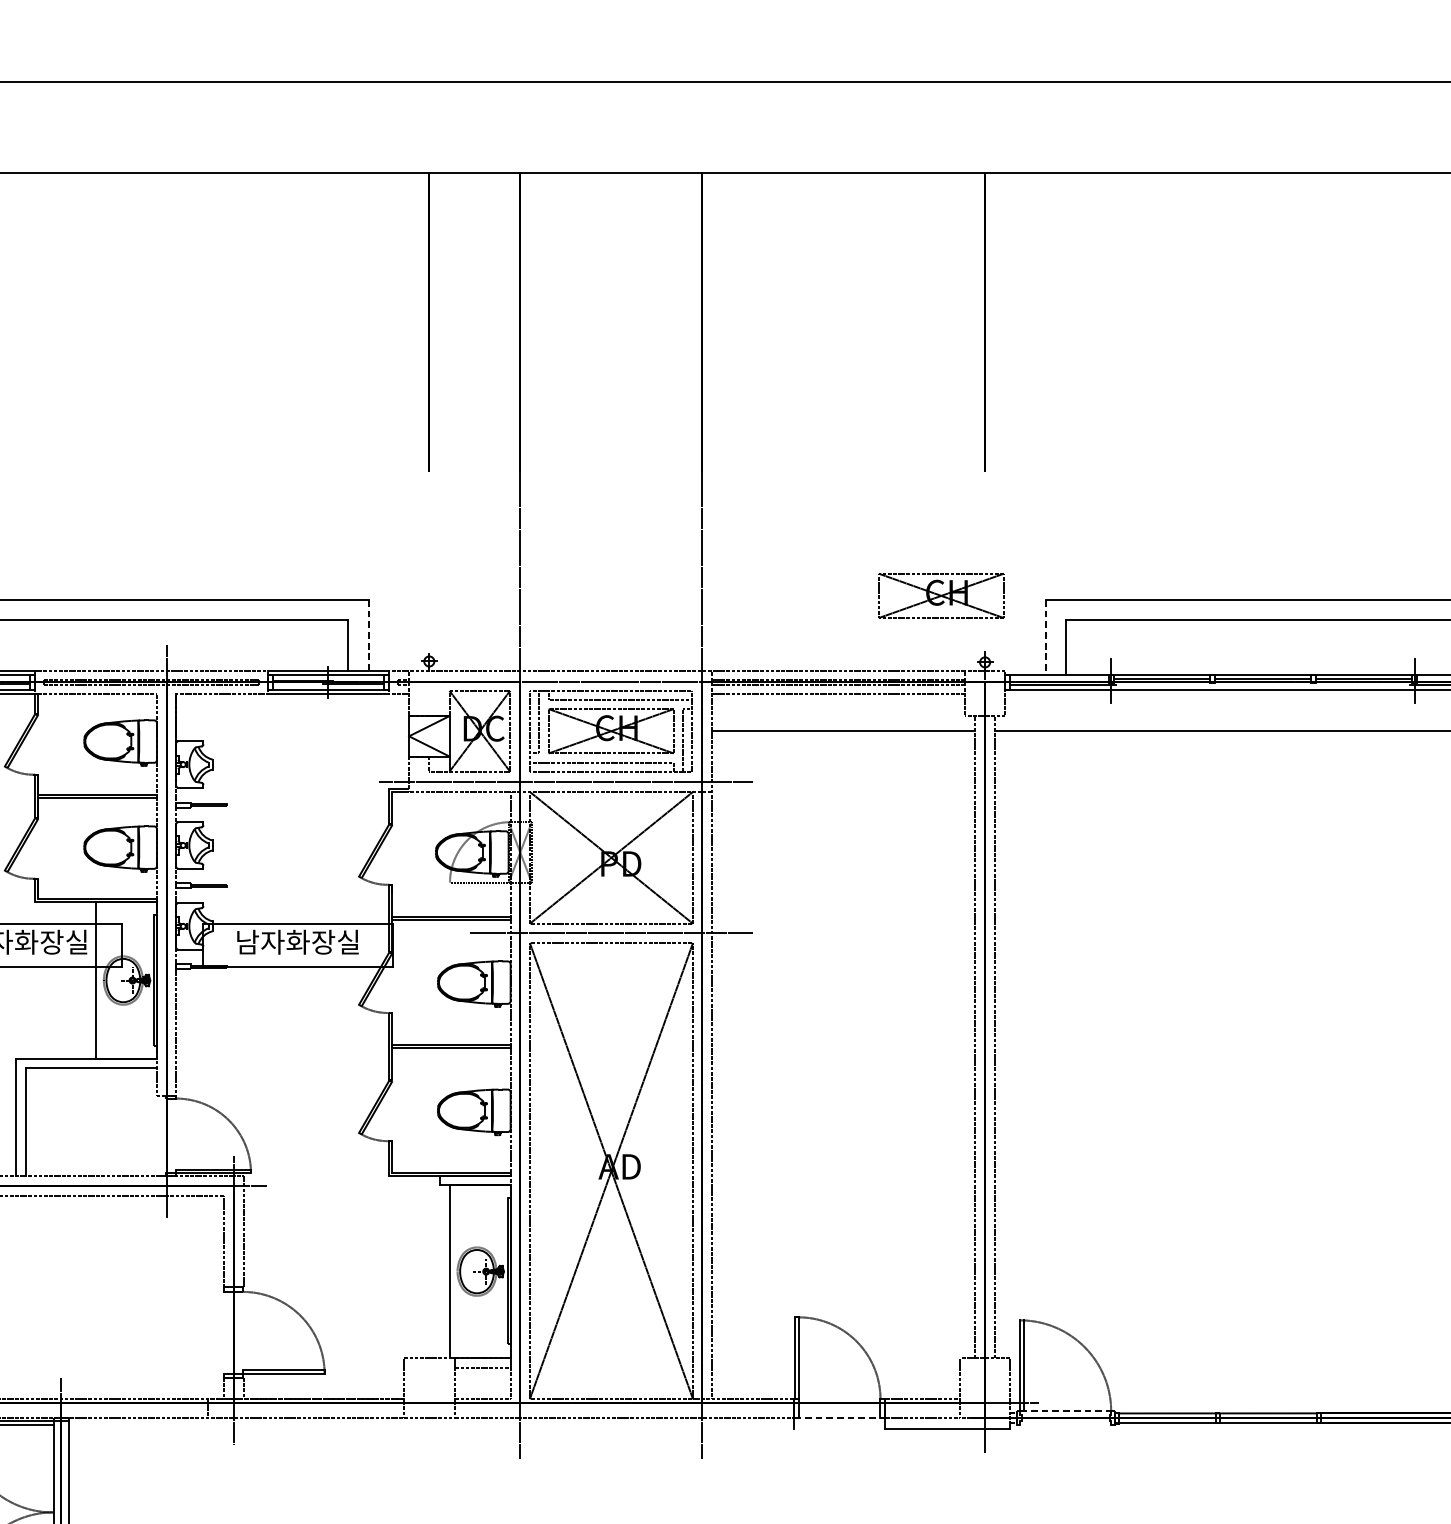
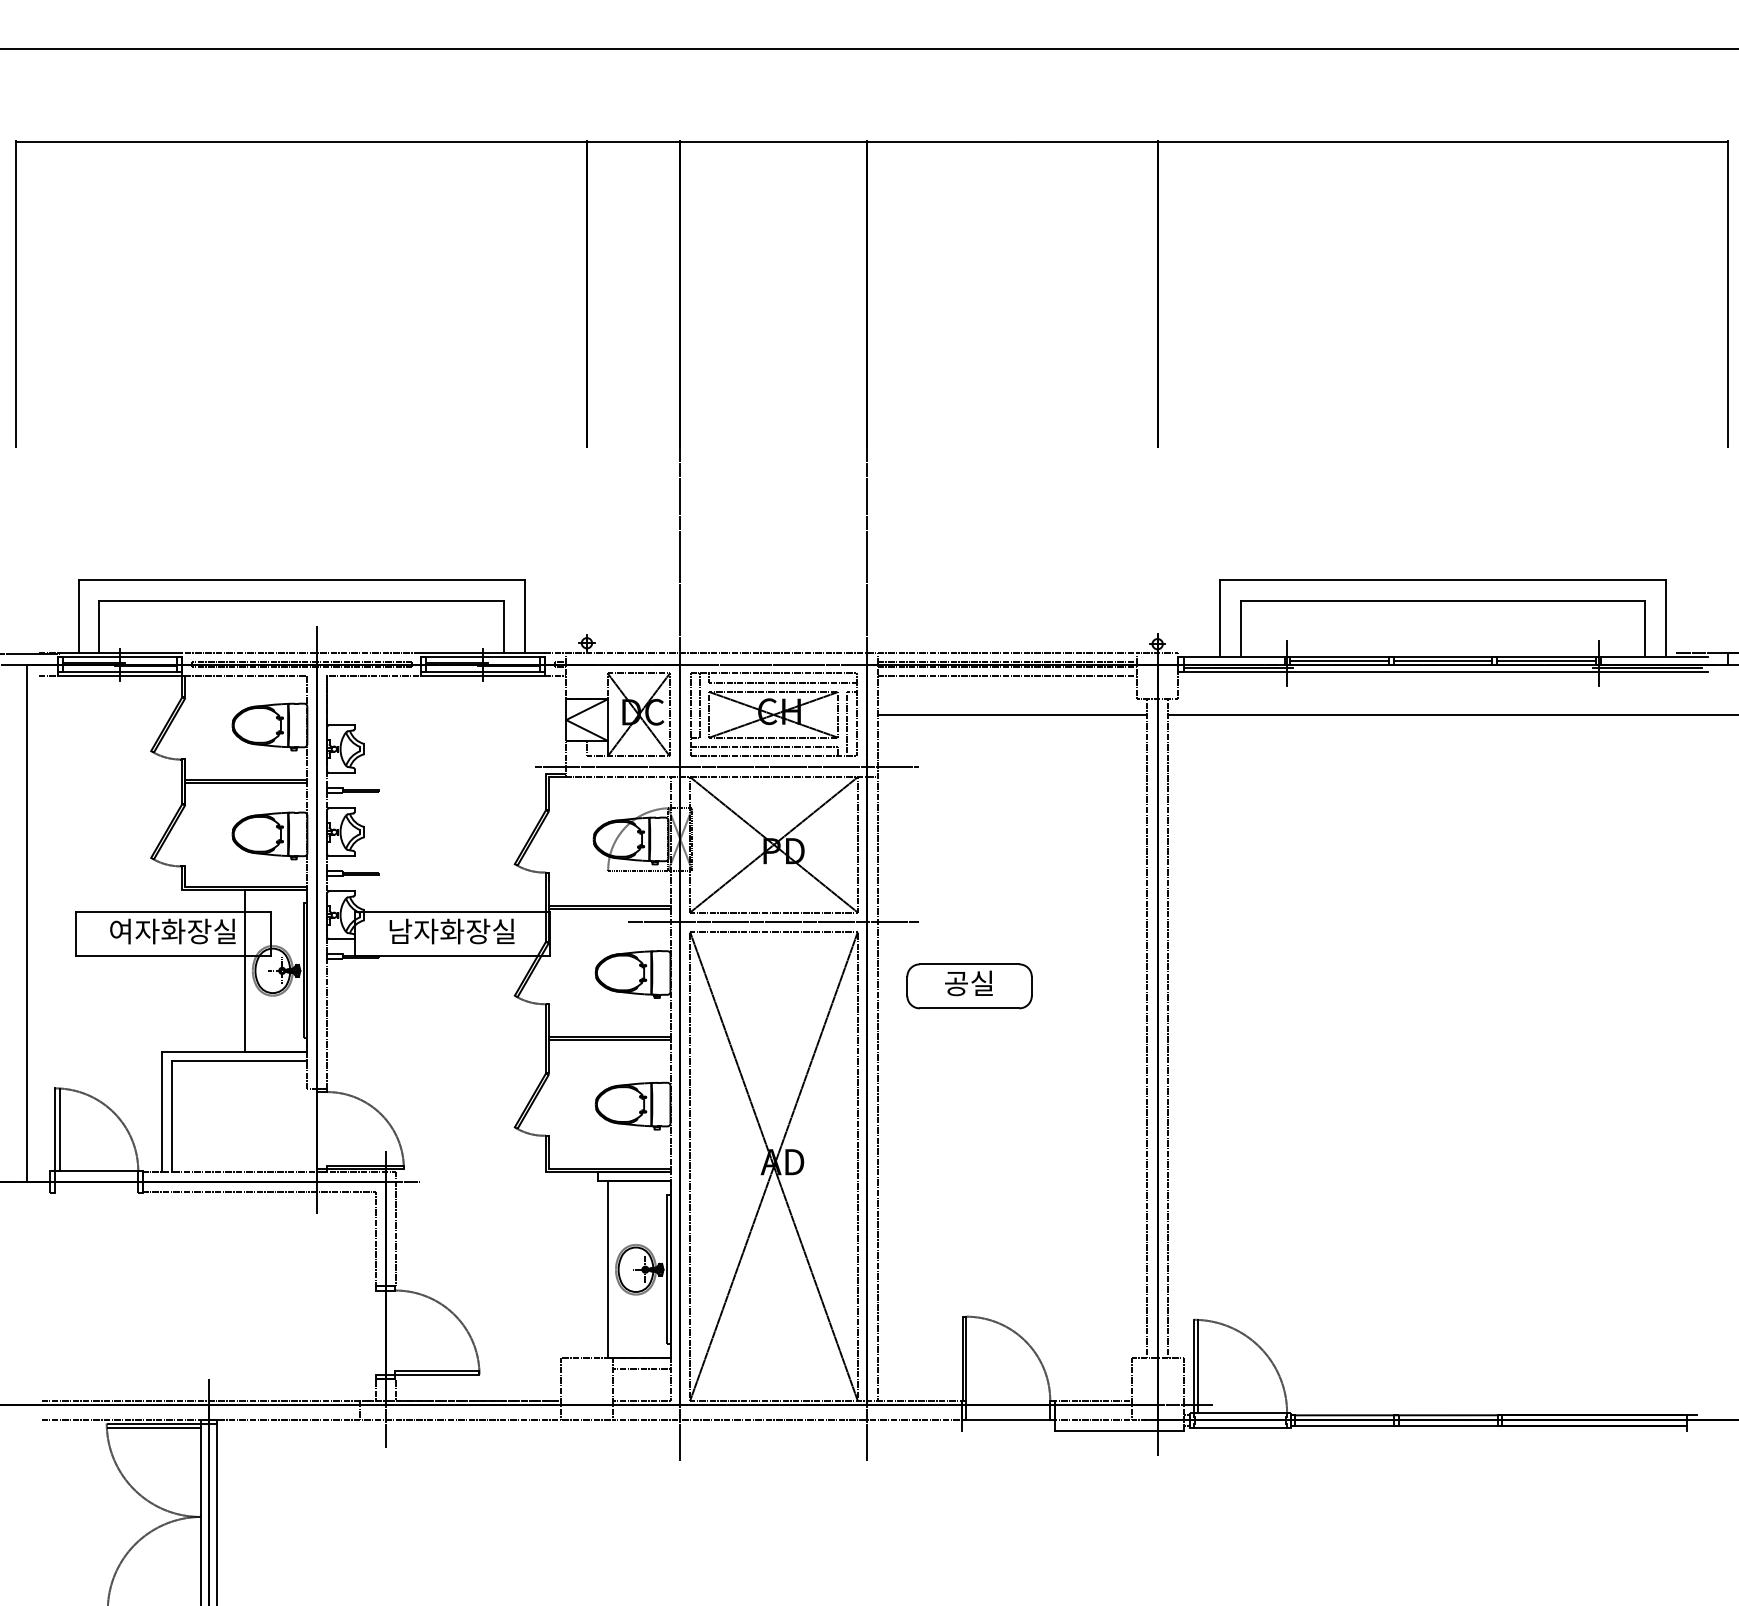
part: (941, 595) -> (1112, 575), removed
line: (368, 635) -> (524, 616), dashed -> solid
line: (1045, 636) -> (1219, 617), dashed -> solid
part: (801, 995) -> (969, 986), added
line: (1065, 1411) -> (1240, 1413), dashed -> solid
line: (839, 1418) -> (1008, 1420), dashed -> solid
line: (1065, 1425) -> (1240, 1427), added

